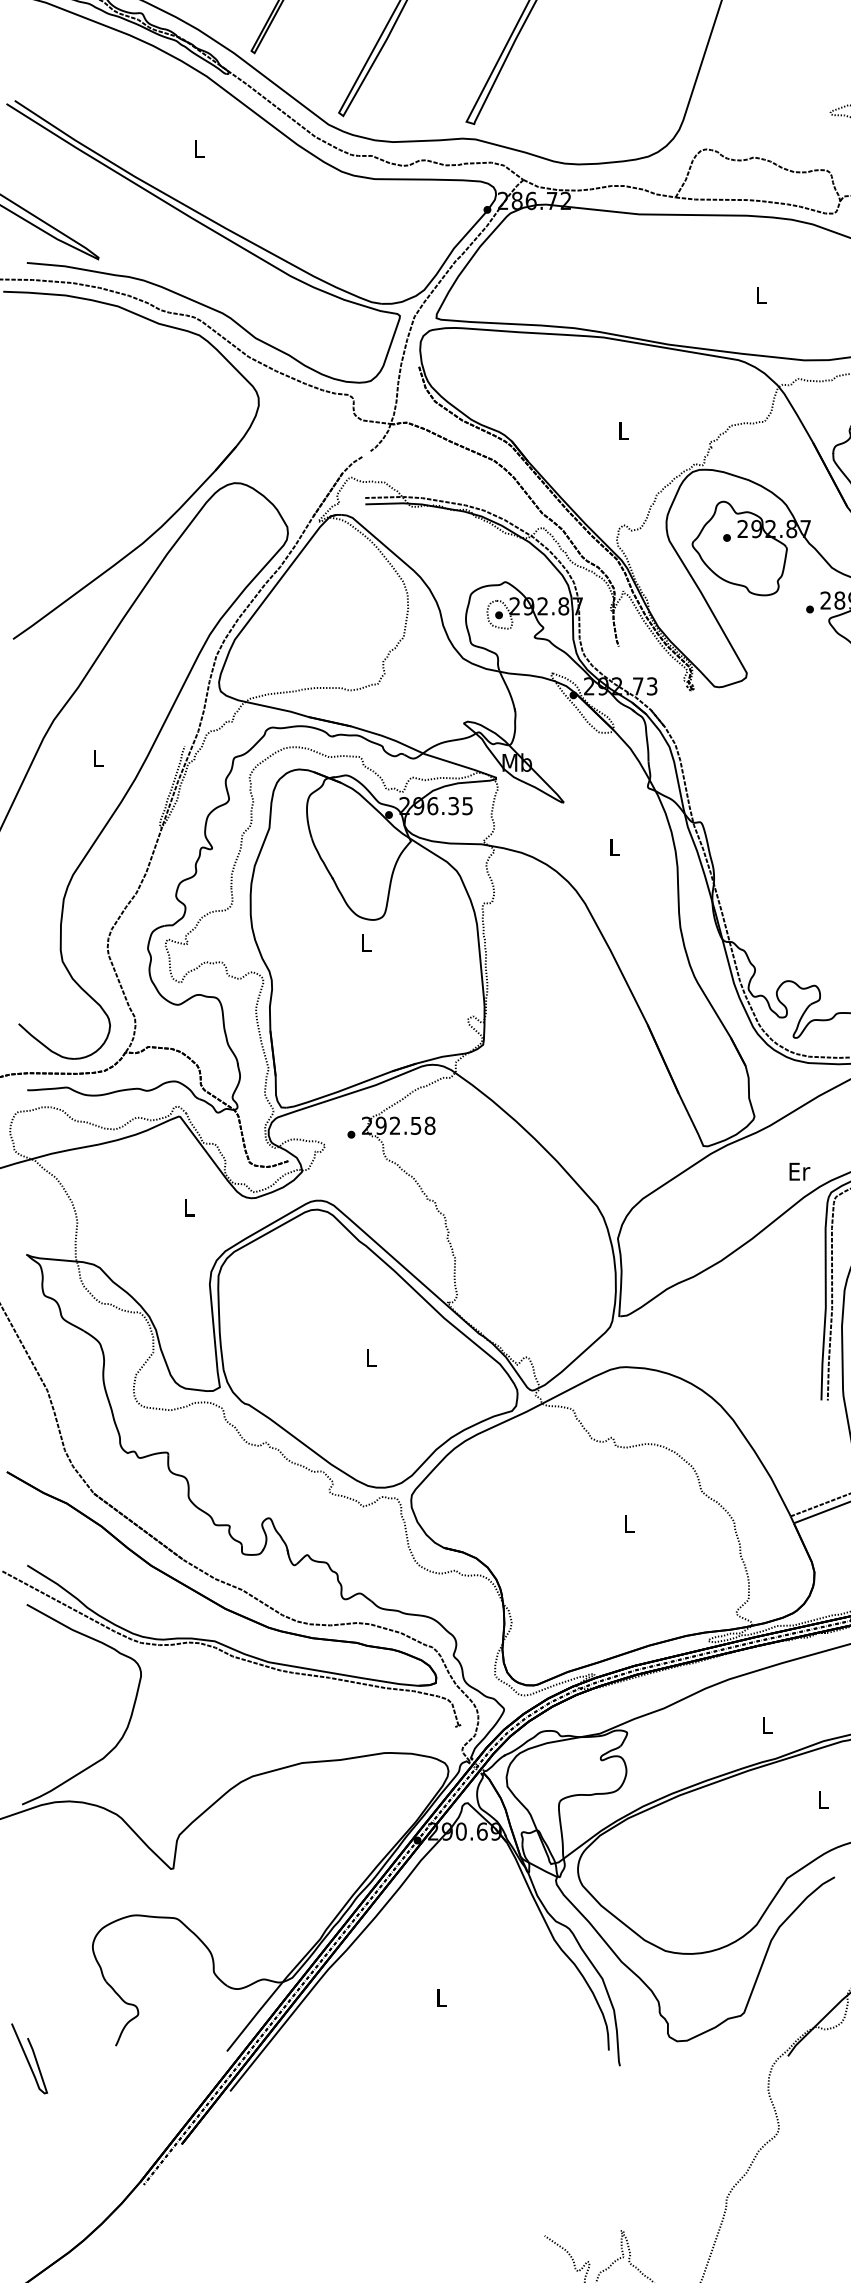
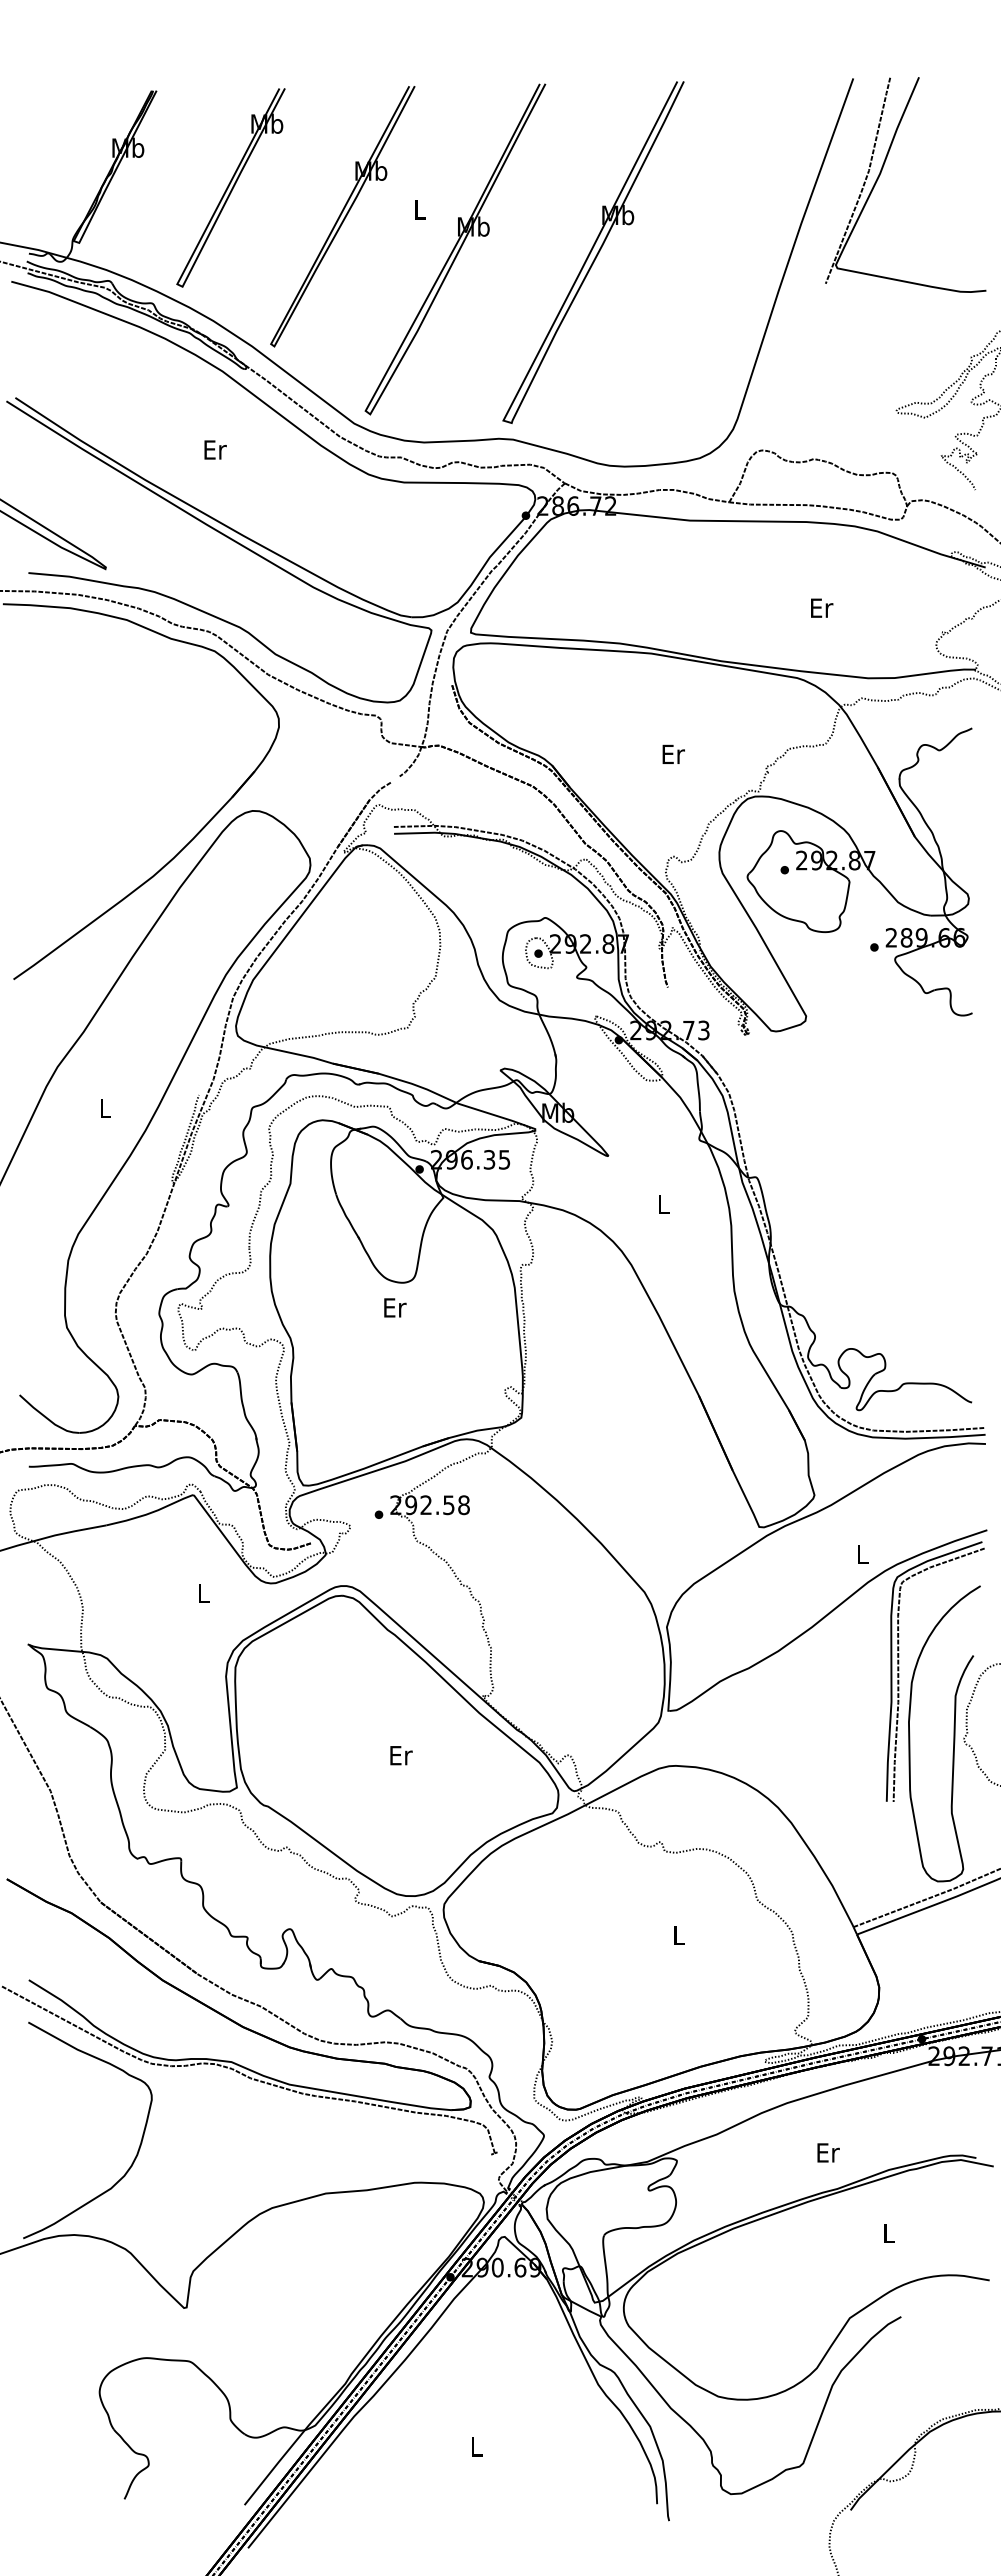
text: (200, 148) -> (215, 449), L -> Er
text: (761, 294) -> (822, 607), L -> Er
text: (624, 429) -> (673, 753), L -> Er
text: (366, 942) -> (395, 1307), L -> Er
text: (799, 1171) -> (863, 1554), Er -> L
text: (372, 1357) -> (401, 1755), L -> Er
text: (767, 1725) -> (828, 2152), L -> Er
curve: (28, 2060) -> (30, 2514), removed

